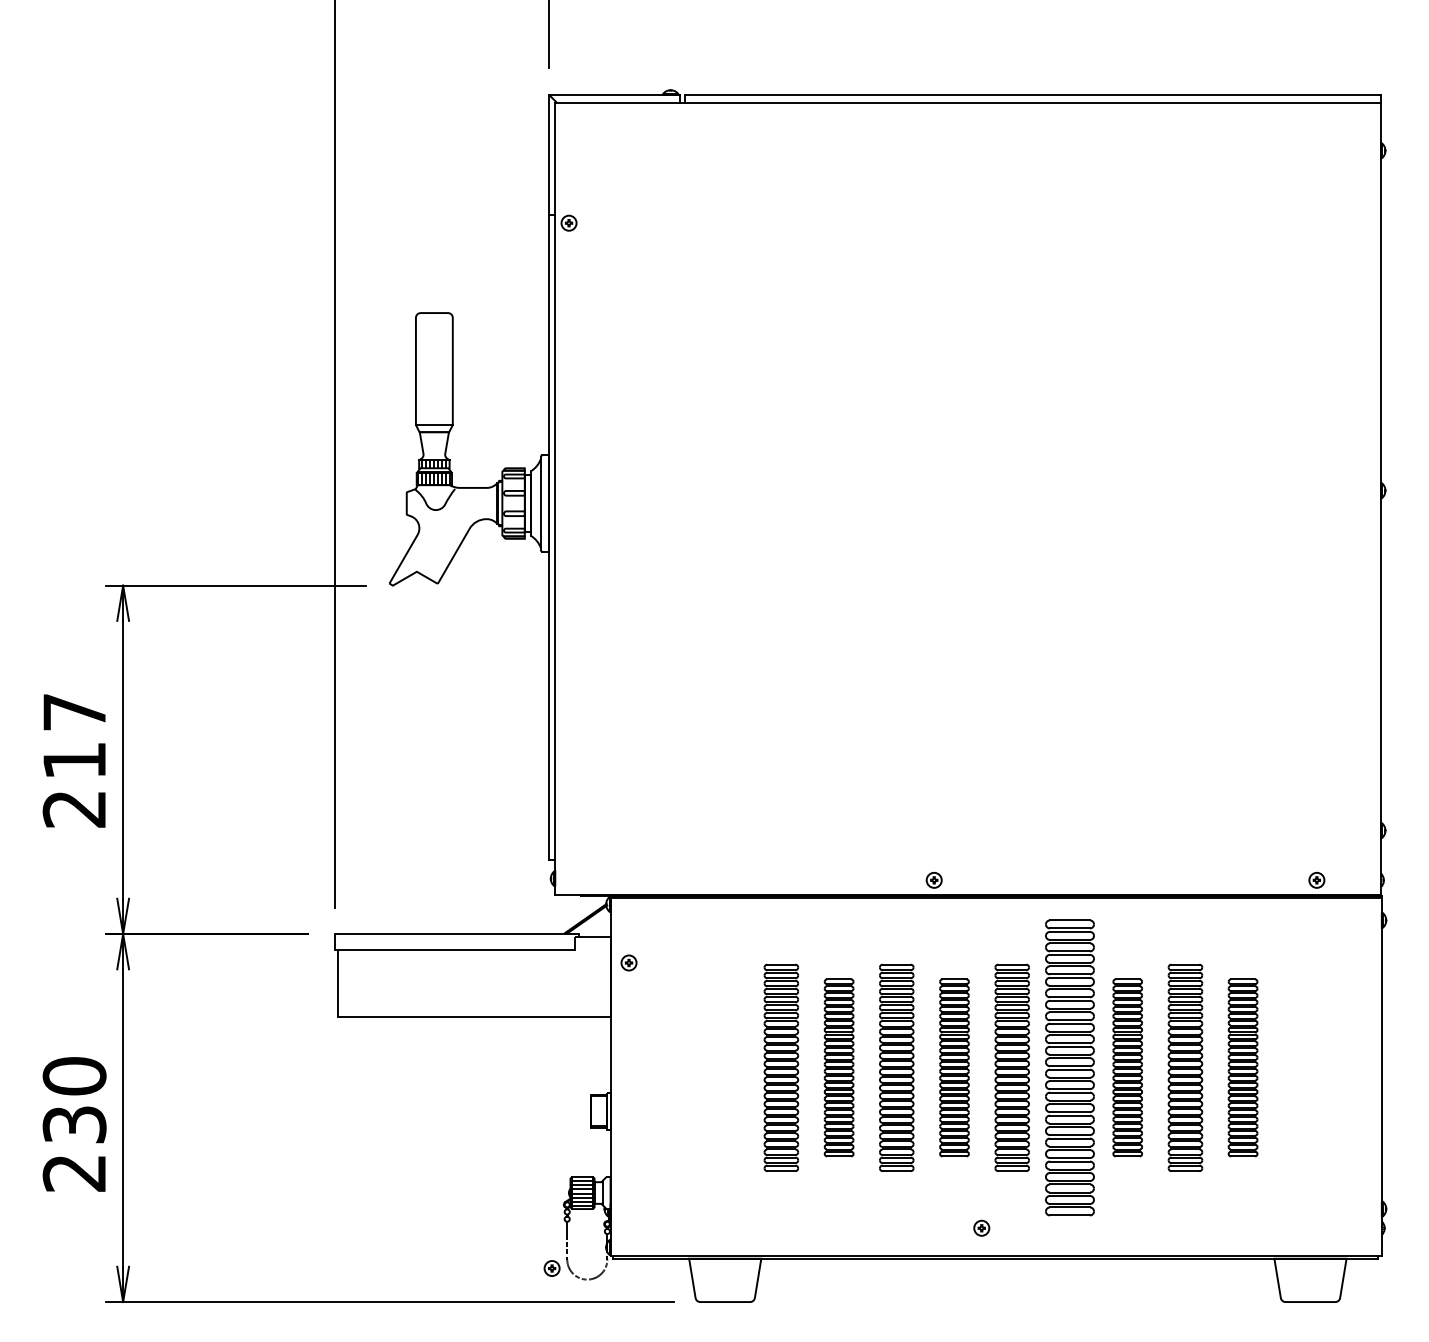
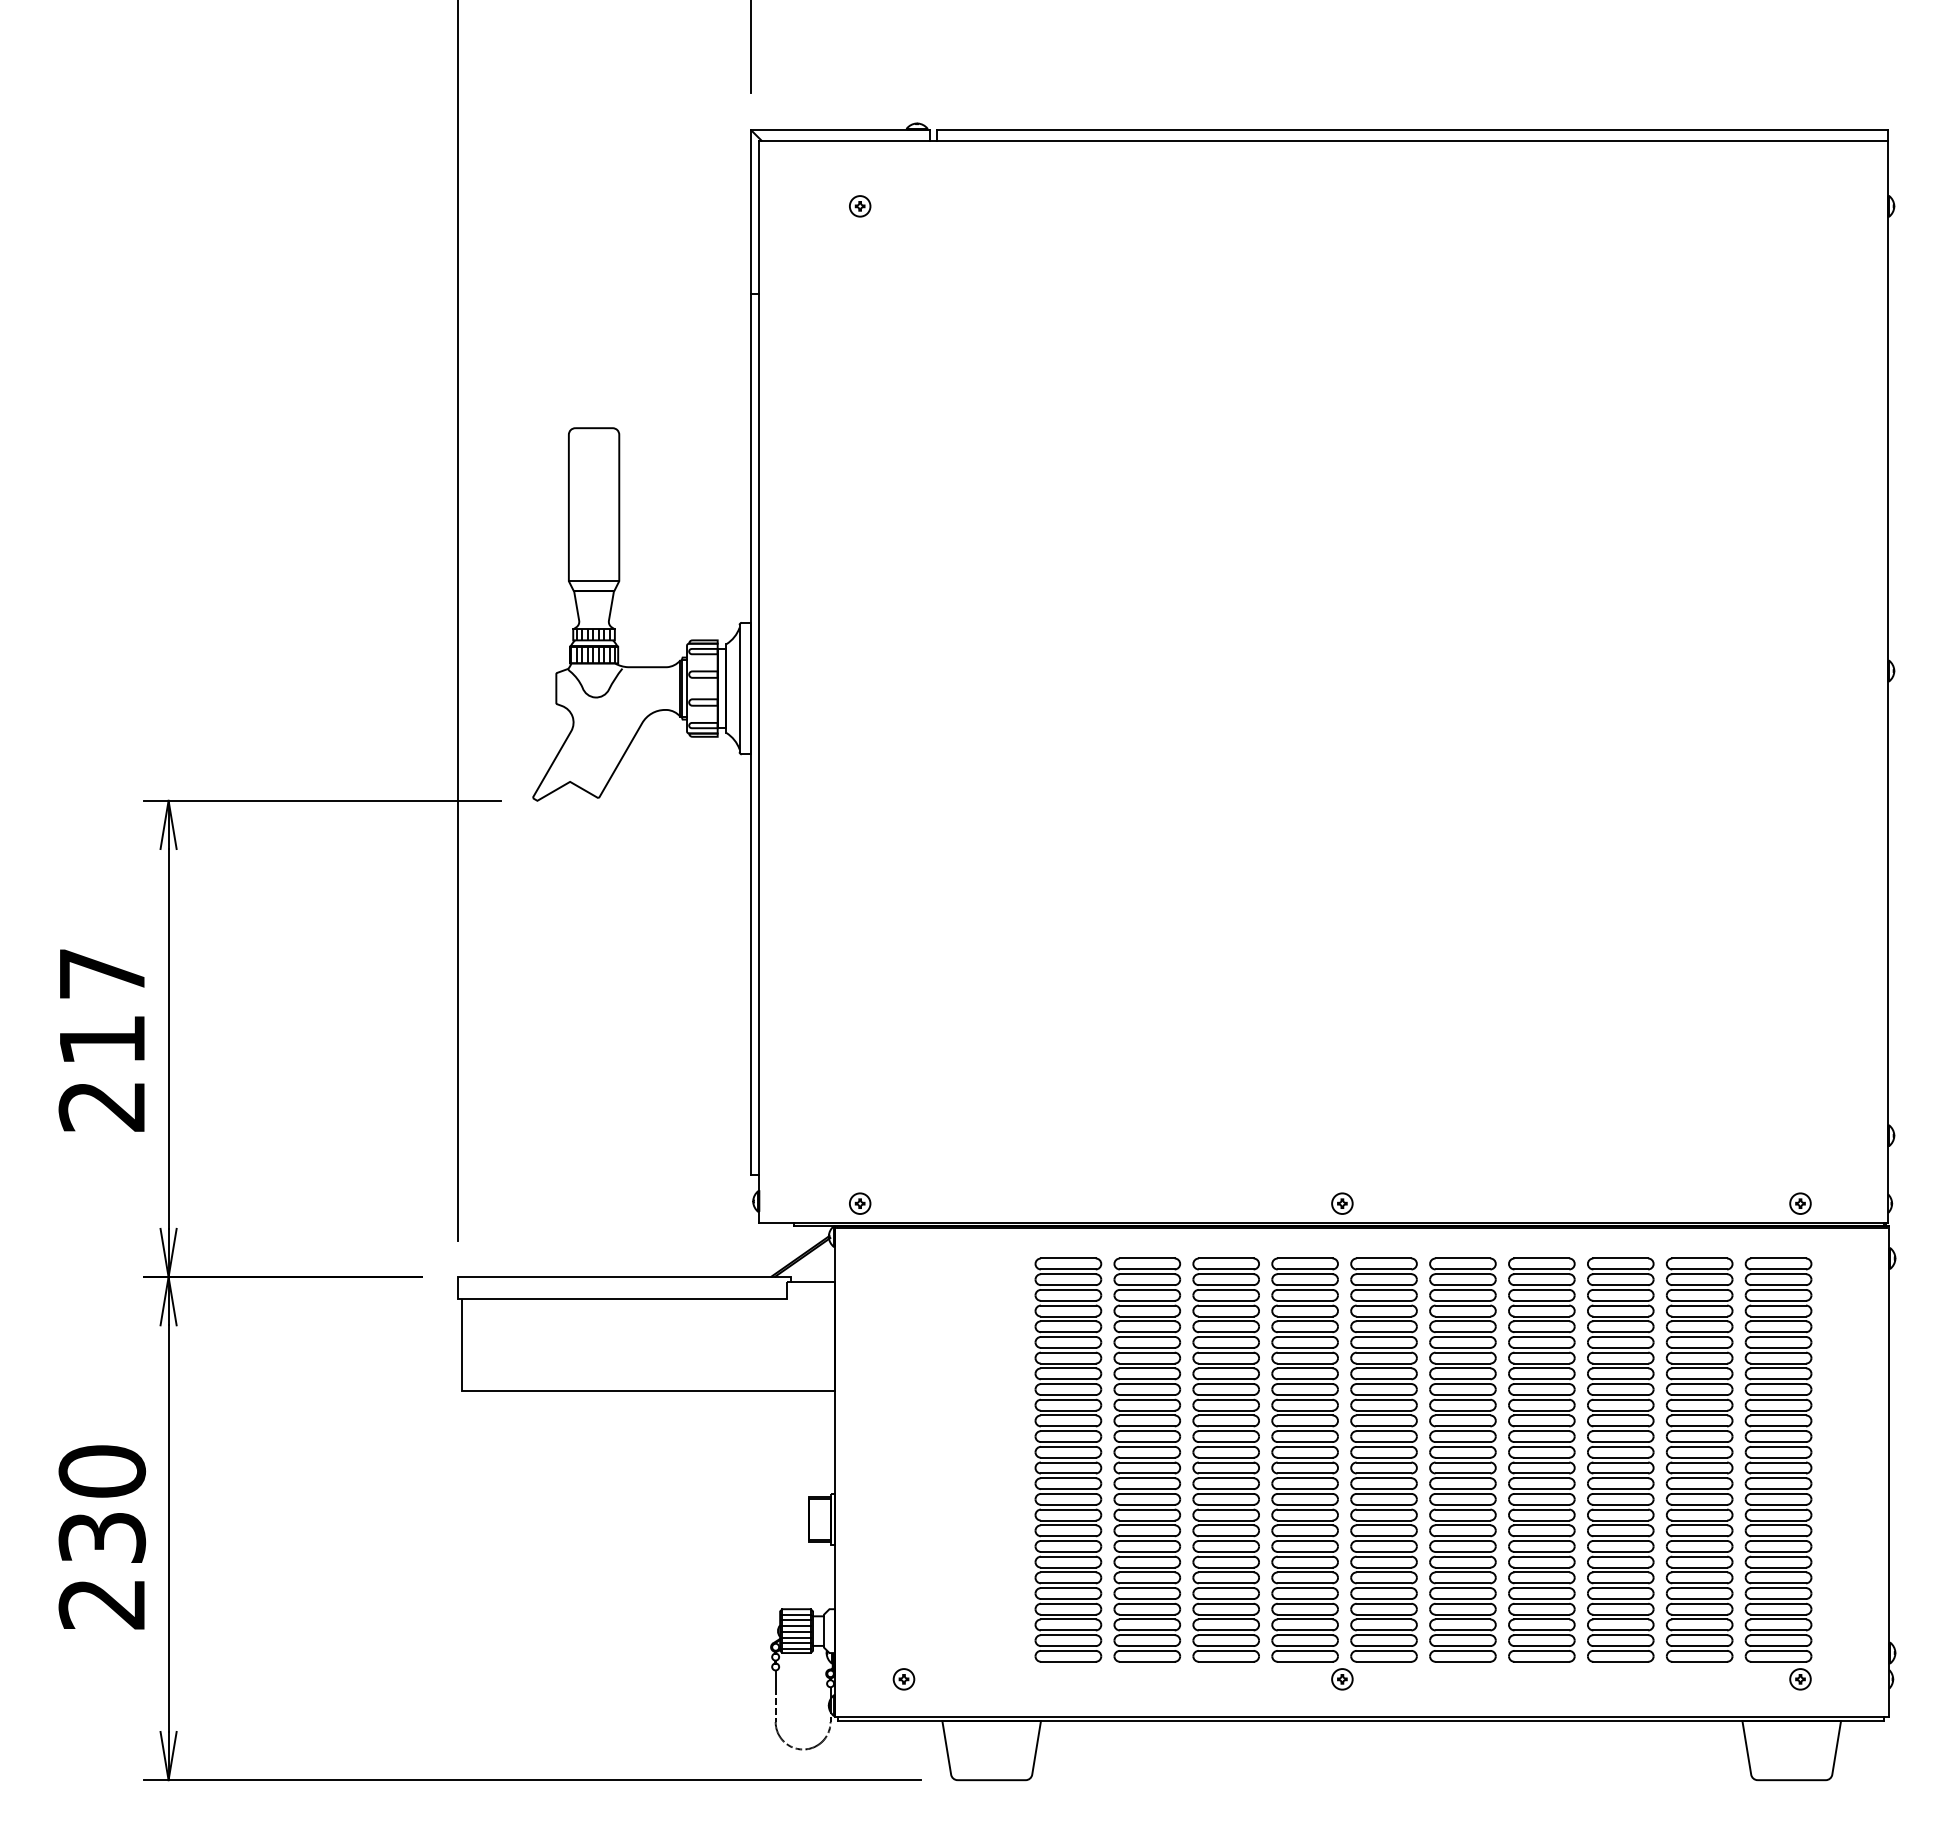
part: (569, 223) -> (860, 206), moved
part: (934, 880) -> (1342, 1203), moved
part: (629, 962) -> (860, 1203), moved
part: (781, 1067) -> (1068, 1459), size x1.43
part: (839, 1067) -> (1147, 1459), size x1.67
part: (896, 1067) -> (1225, 1459), size x1.43
part: (954, 1067) -> (1304, 1459), size x1.67
part: (1011, 1067) -> (1383, 1459), size x1.43
part: (1127, 1067) -> (1541, 1459), size x1.67
part: (1185, 1067) -> (1620, 1459), size x1.43
part: (1243, 1067) -> (1699, 1459), size x1.67
part: (1300, 1077) -> (1778, 1473), added
part: (551, 1268) -> (903, 1679), moved

